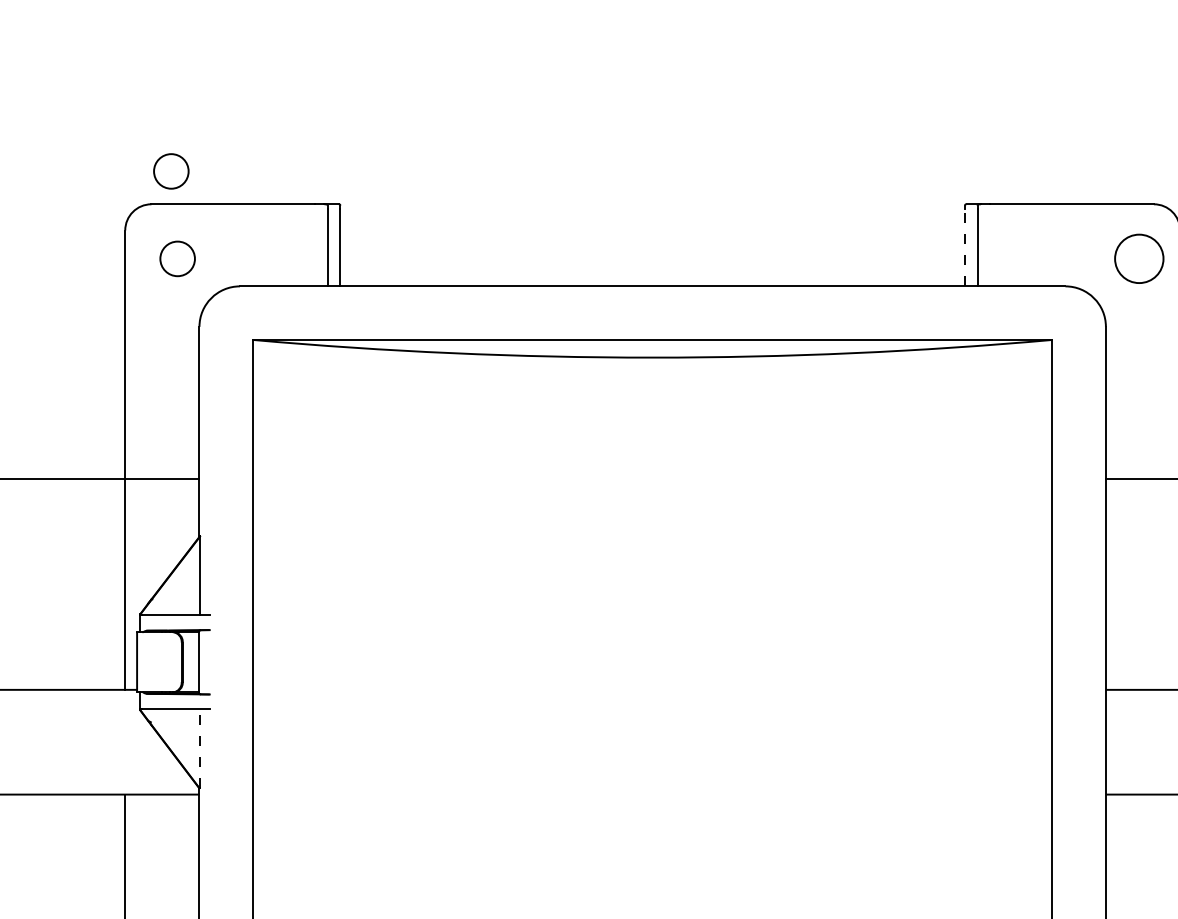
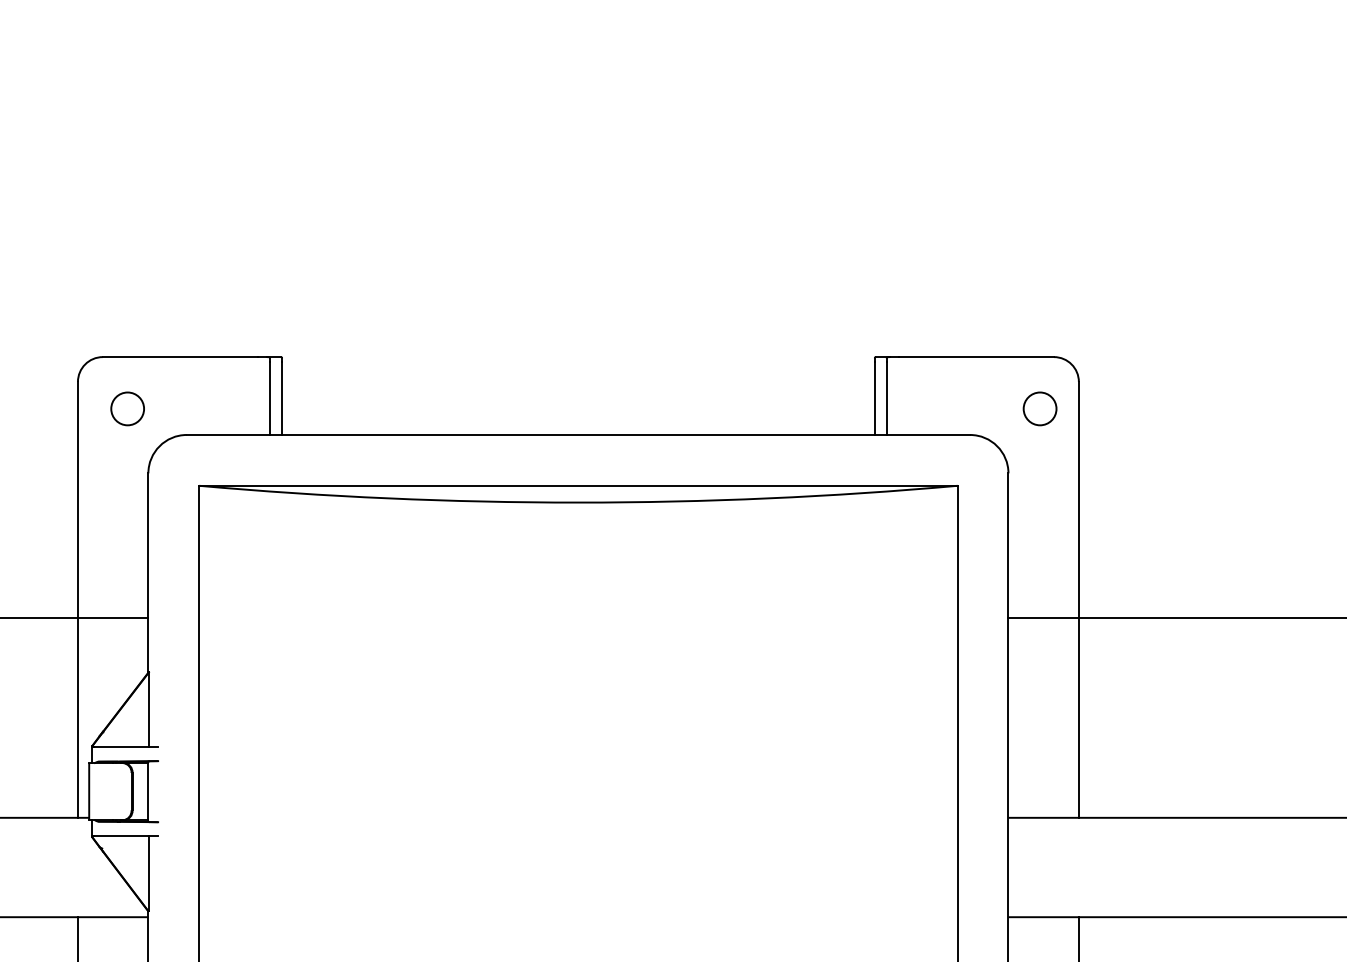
circle: (171, 170) -> (121, 325), removed
line: (964, 247) -> (874, 398), dashed -> solid
circle: (1138, 258) -> (1039, 408), size x0.71
line: (199, 748) -> (148, 873), dashed -> solid

